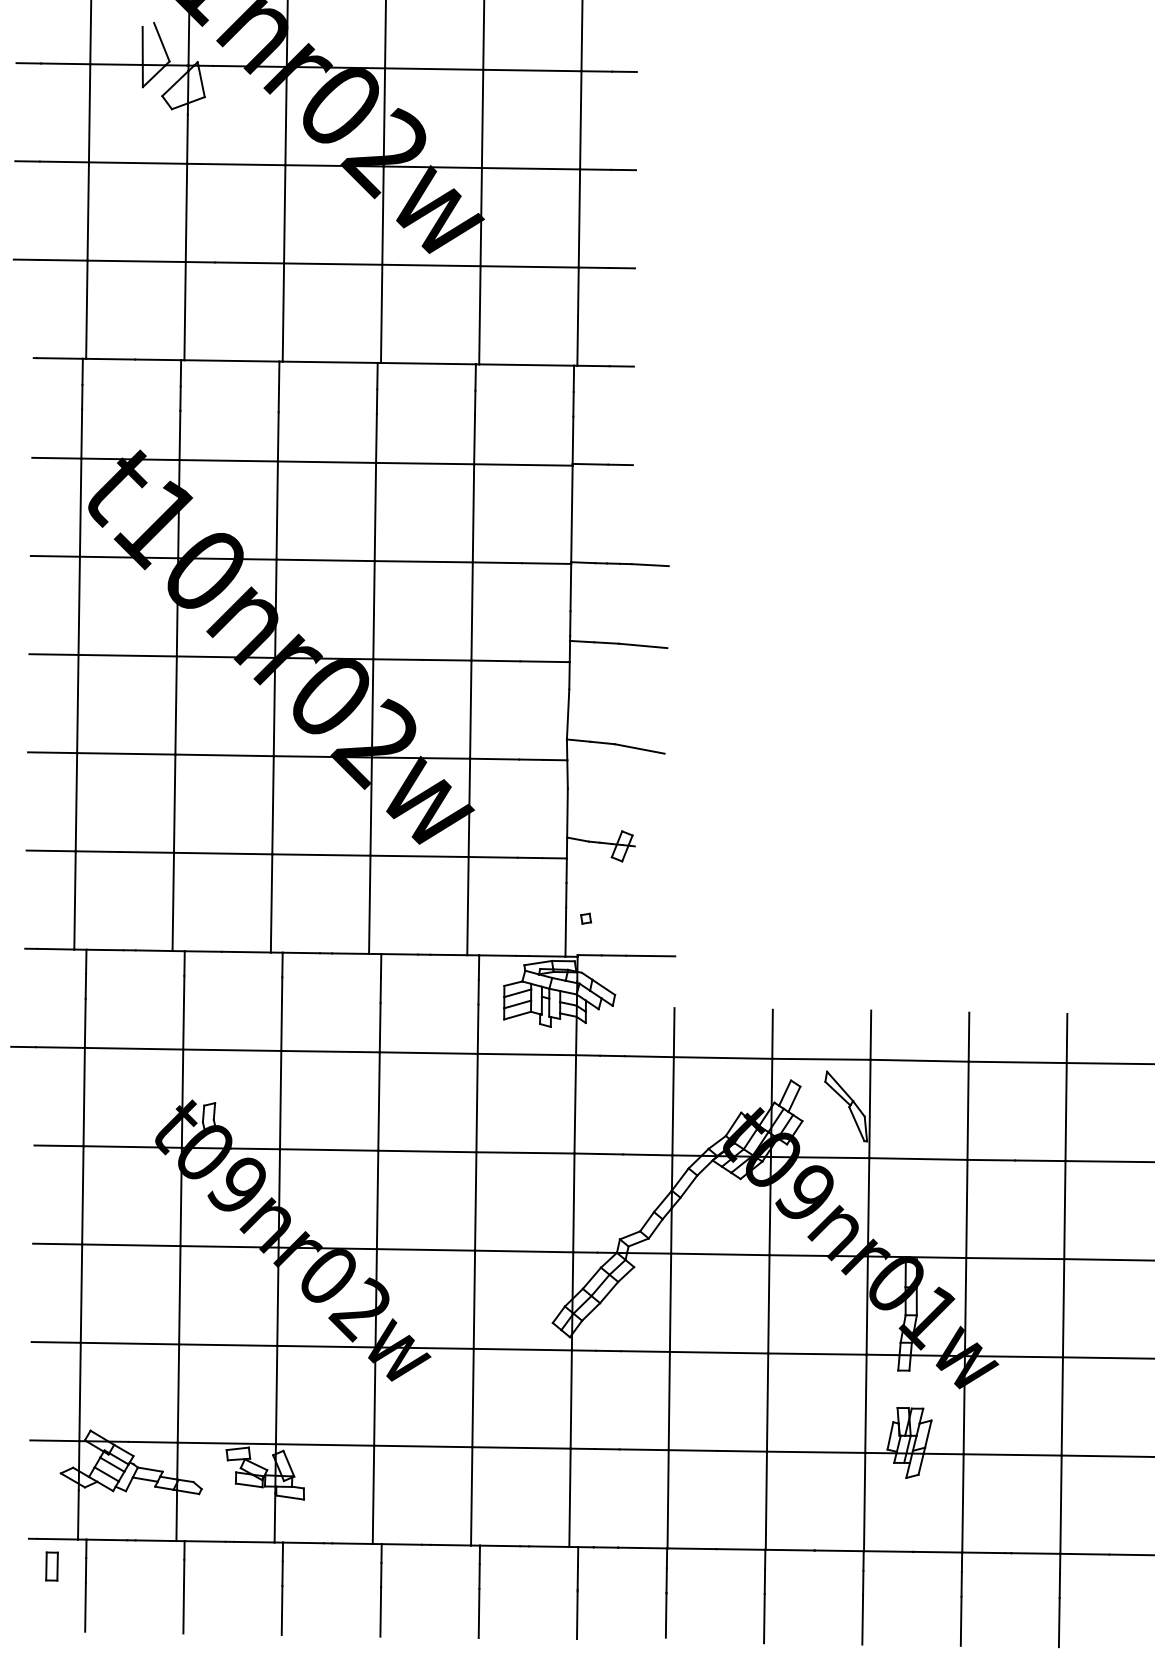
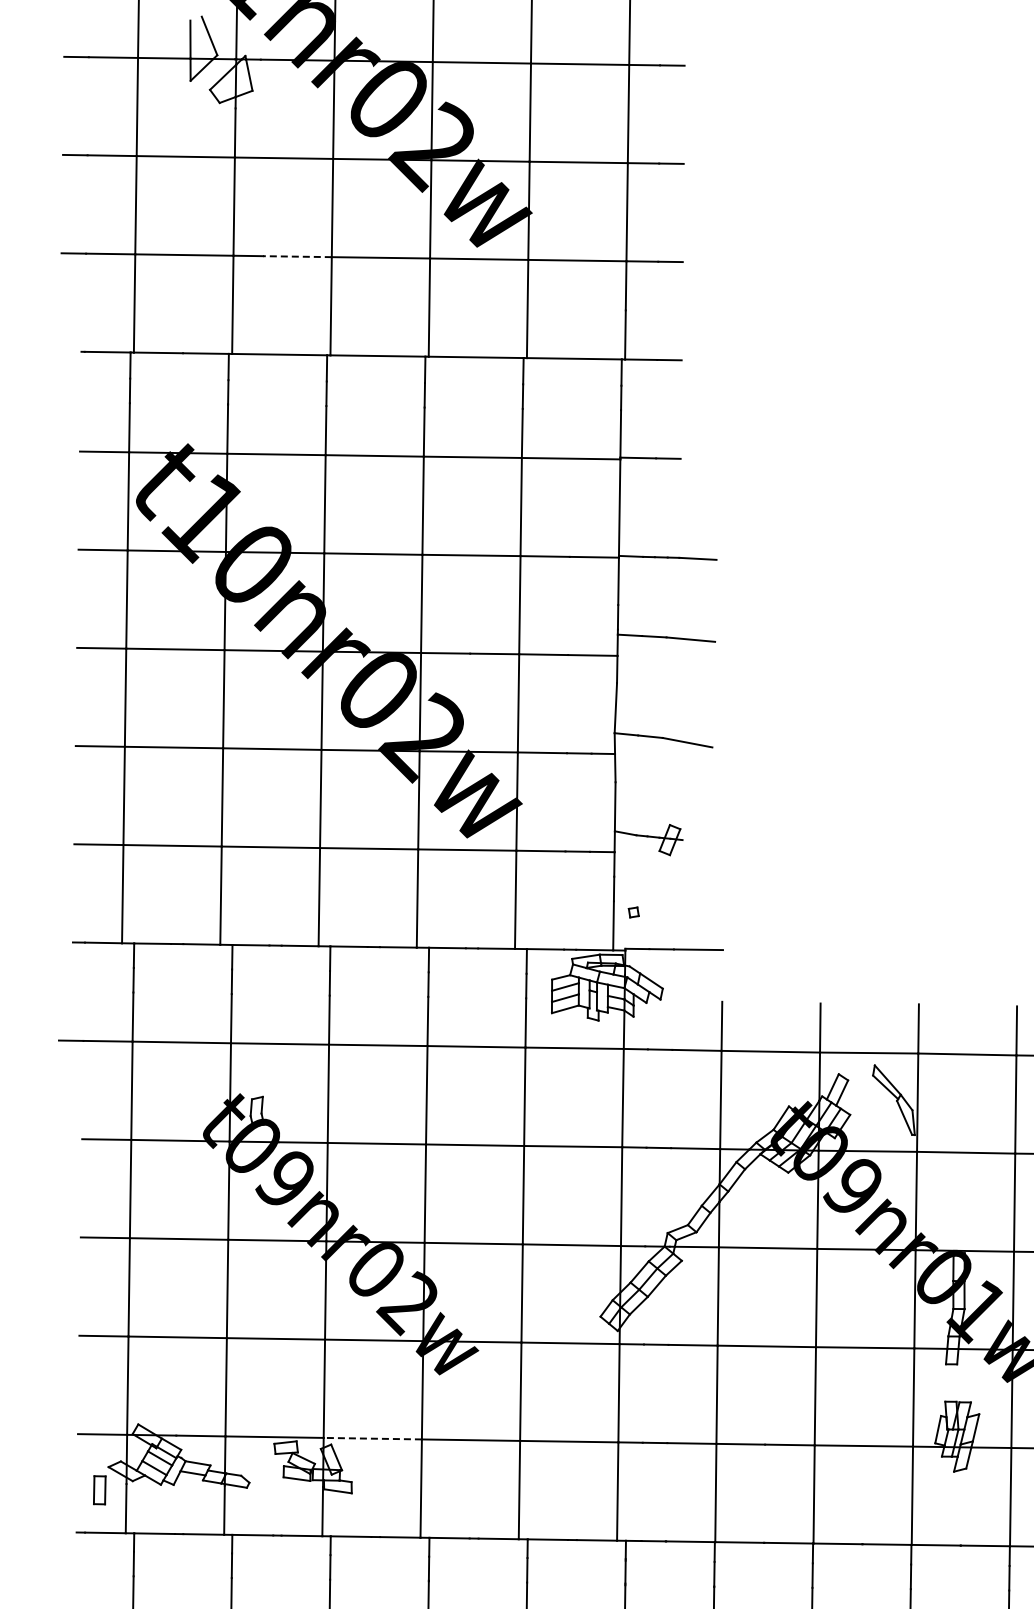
line: (249, 262) -> (297, 256), solid -> dashed
line: (324, 1444) -> (372, 1438), solid -> dashed
part: (51, 1566) -> (99, 1490), moved

